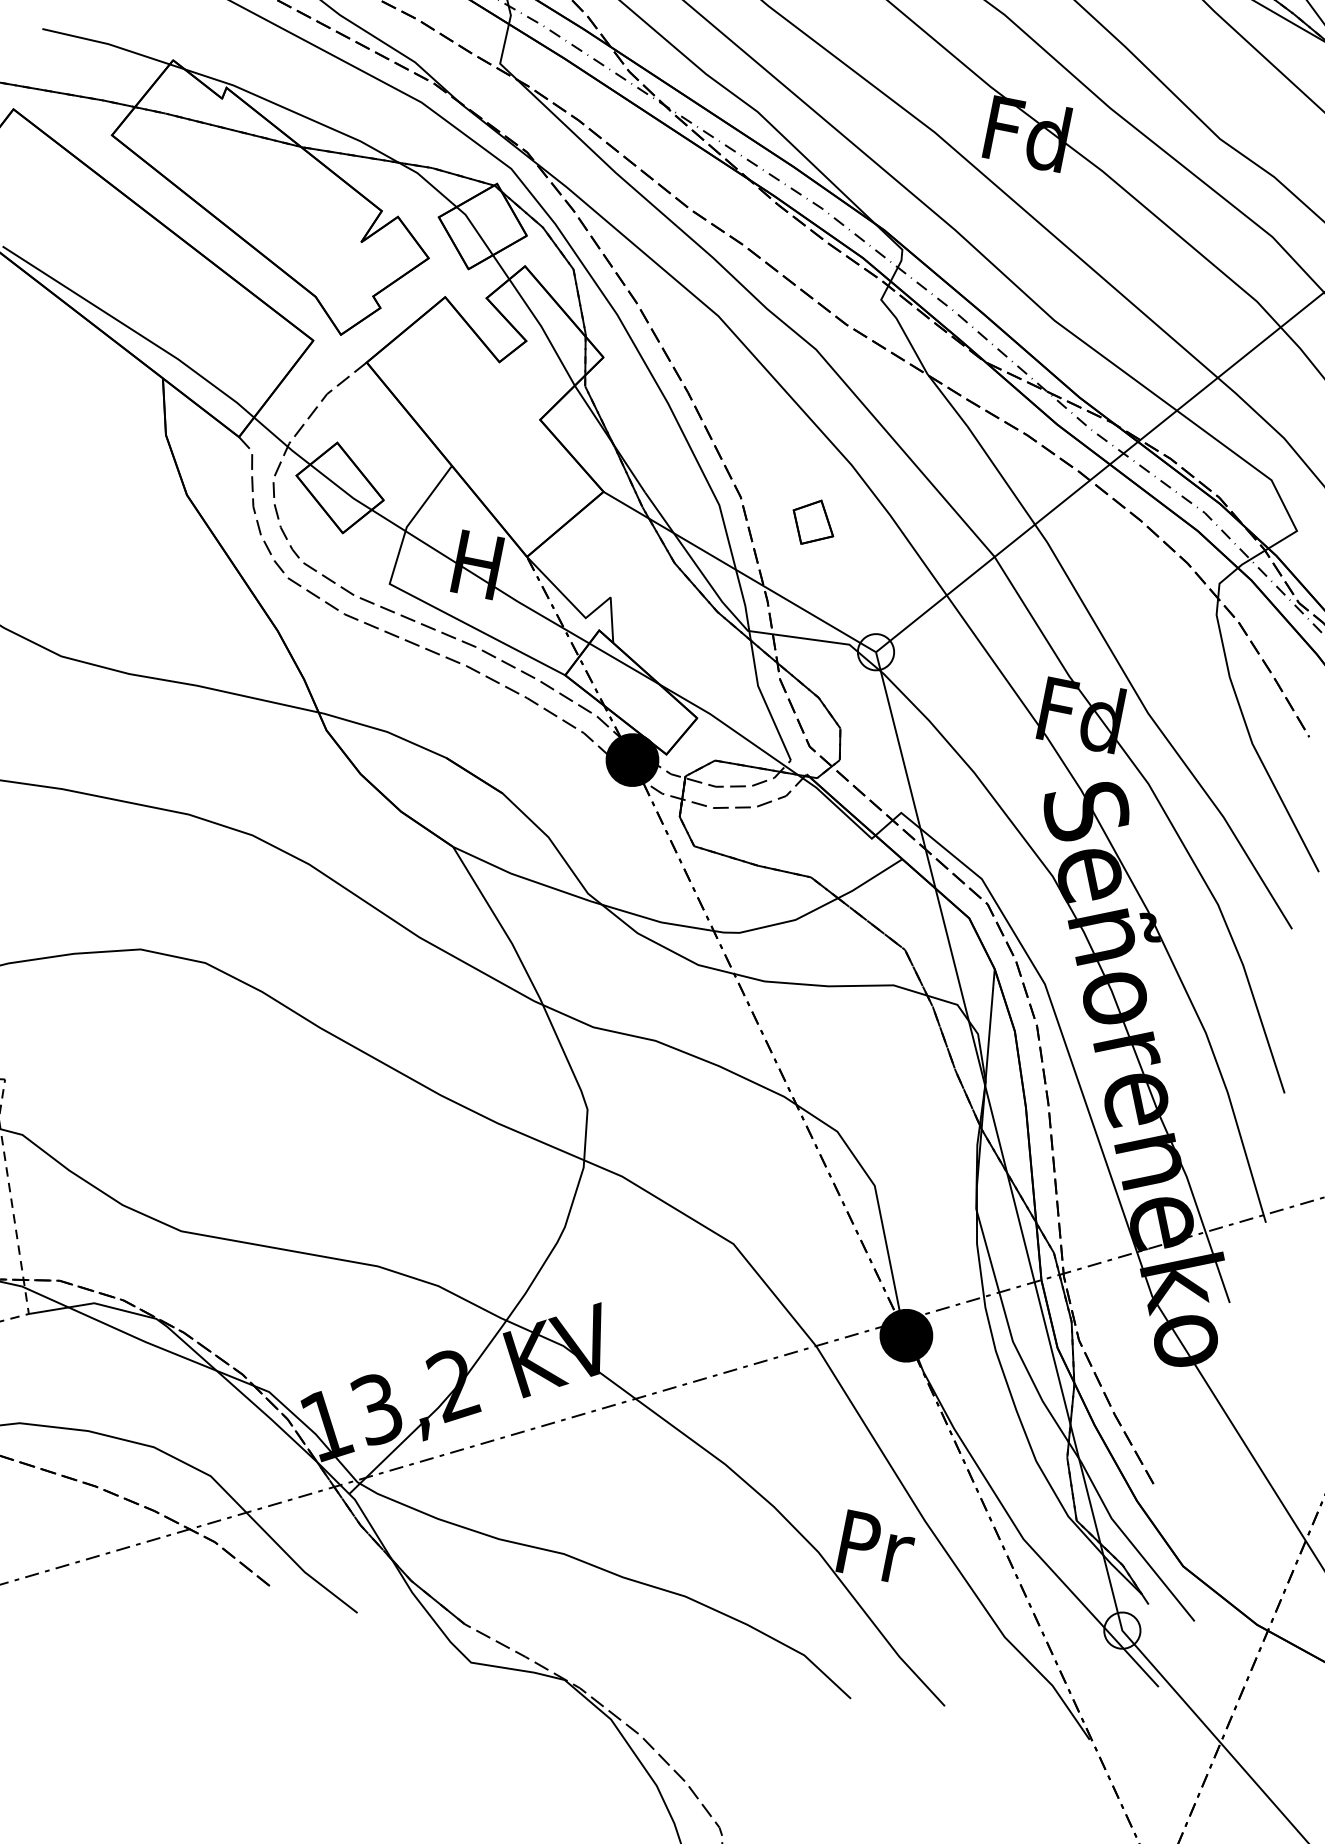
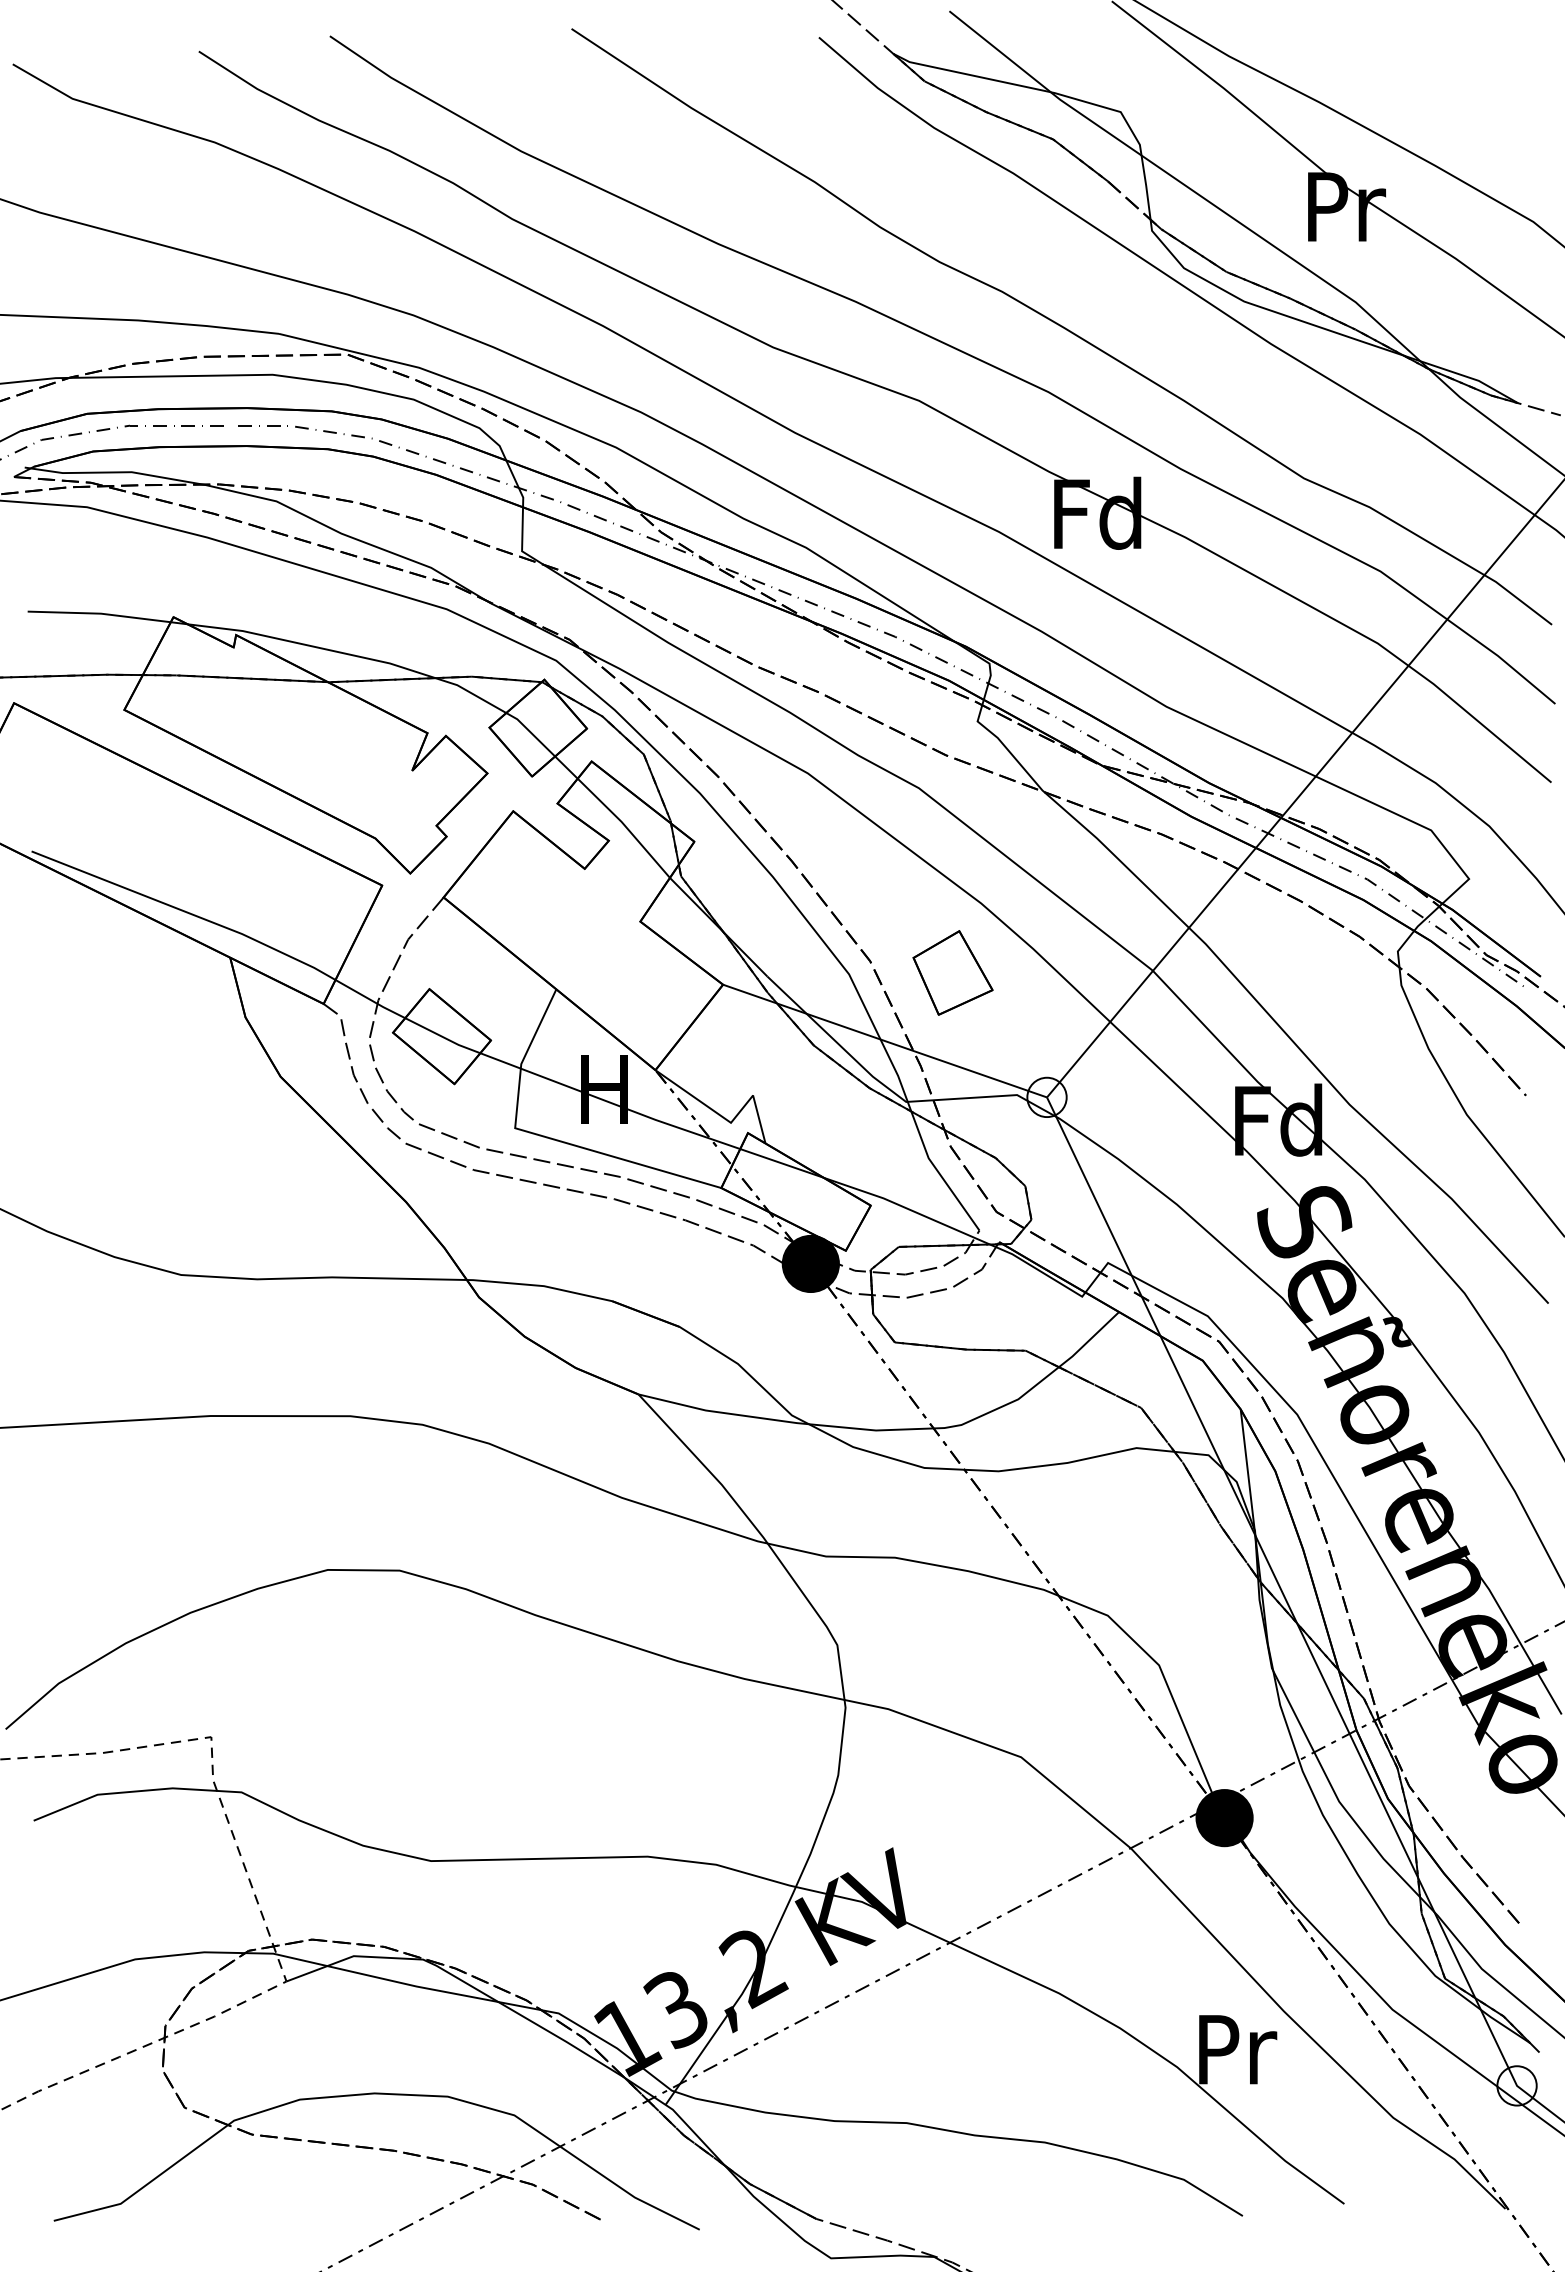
part: (813, 522) -> (952, 972), size x1.67

